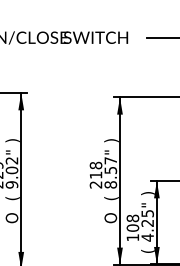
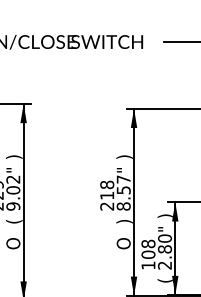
text: (111, 198) -> (124, 221), ( -> )
text: (147, 226) -> (164, 252), 4.25" -> 2.80"

